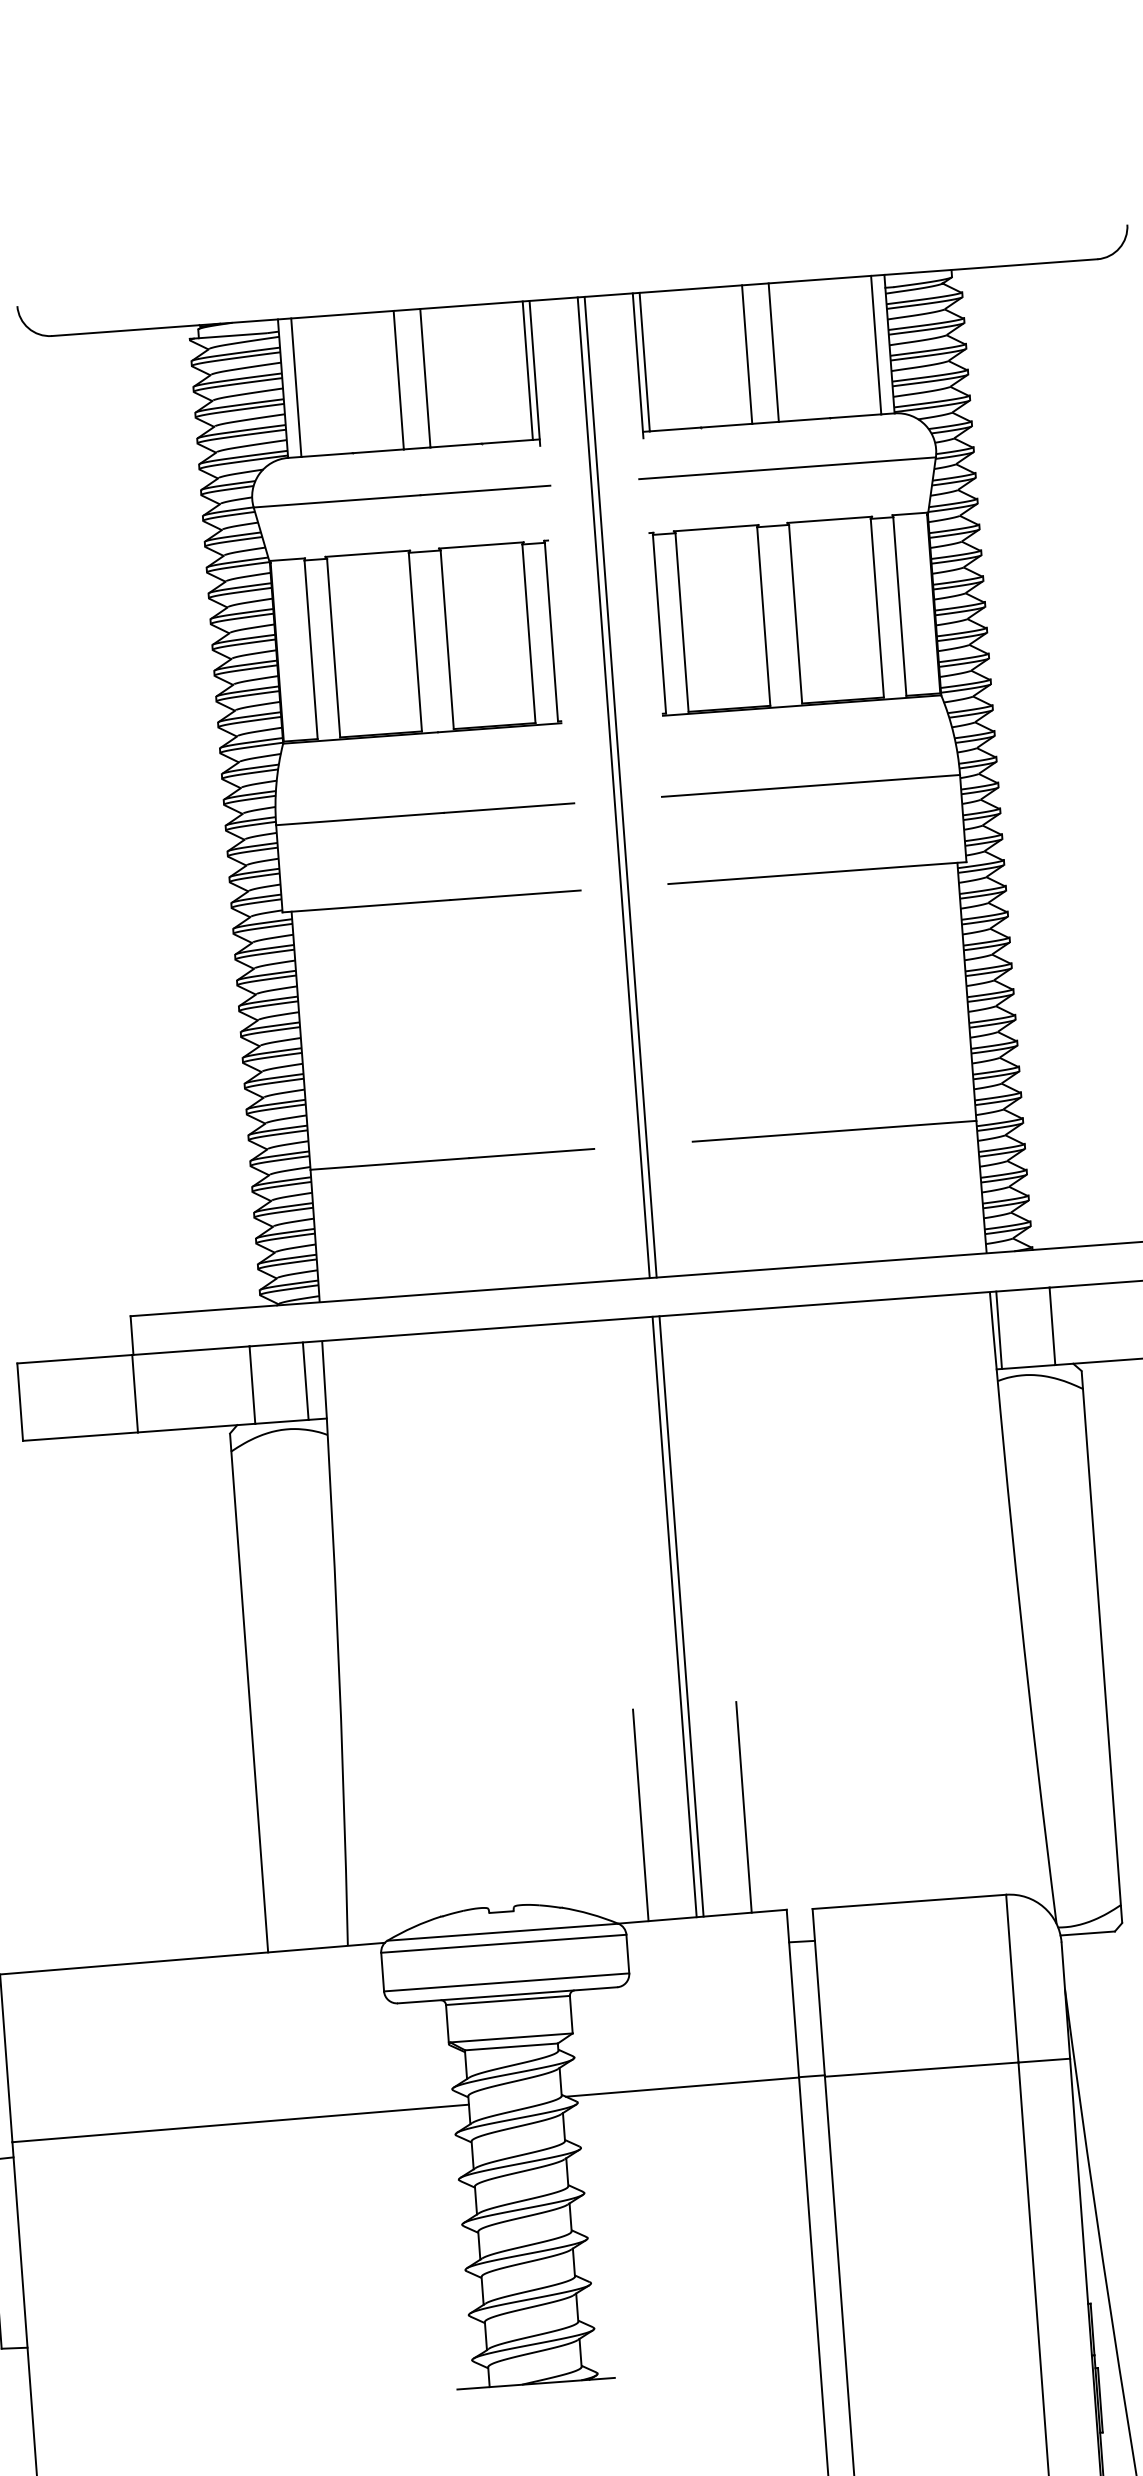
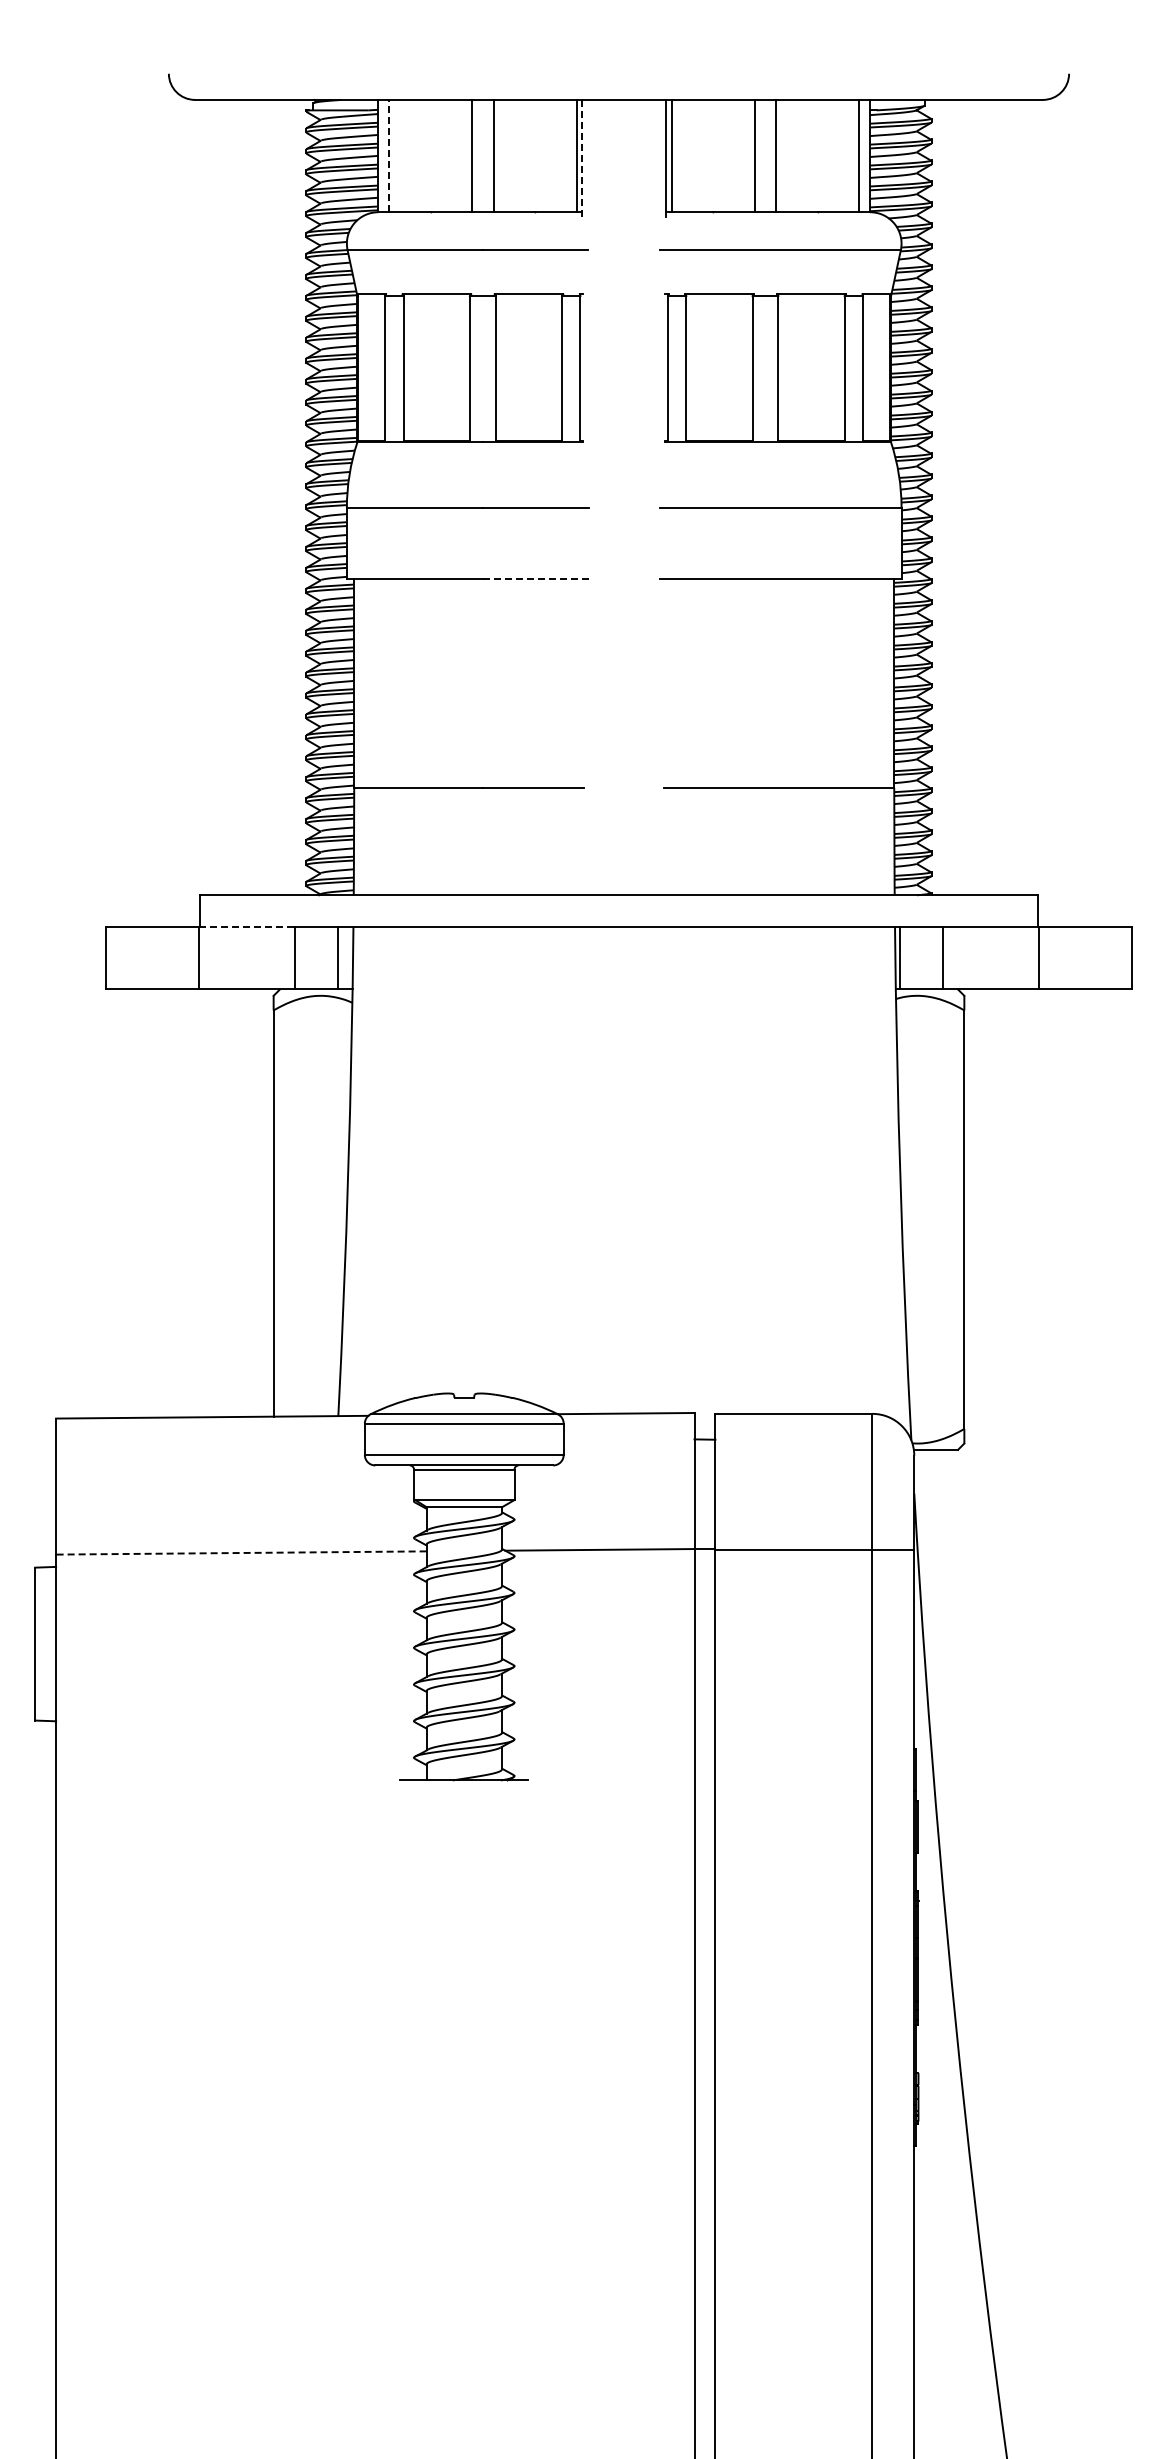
line: (535, 373) -> (582, 158), solid -> dashed
line: (296, 386) -> (389, 155), solid -> dashed
line: (613, 787) -> (621, 497), removed
line: (621, 787) -> (627, 497), removed
line: (515, 895) -> (535, 578), solid -> dashed
line: (191, 1350) -> (247, 926), solid -> dashed
line: (682, 1615) -> (627, 1169), removed
line: (674, 1616) -> (621, 1169), removed
line: (744, 1806) -> (666, 1327), removed
line: (640, 1814) -> (582, 1327), removed
line: (239, 2124) -> (240, 1553), solid -> dashed

